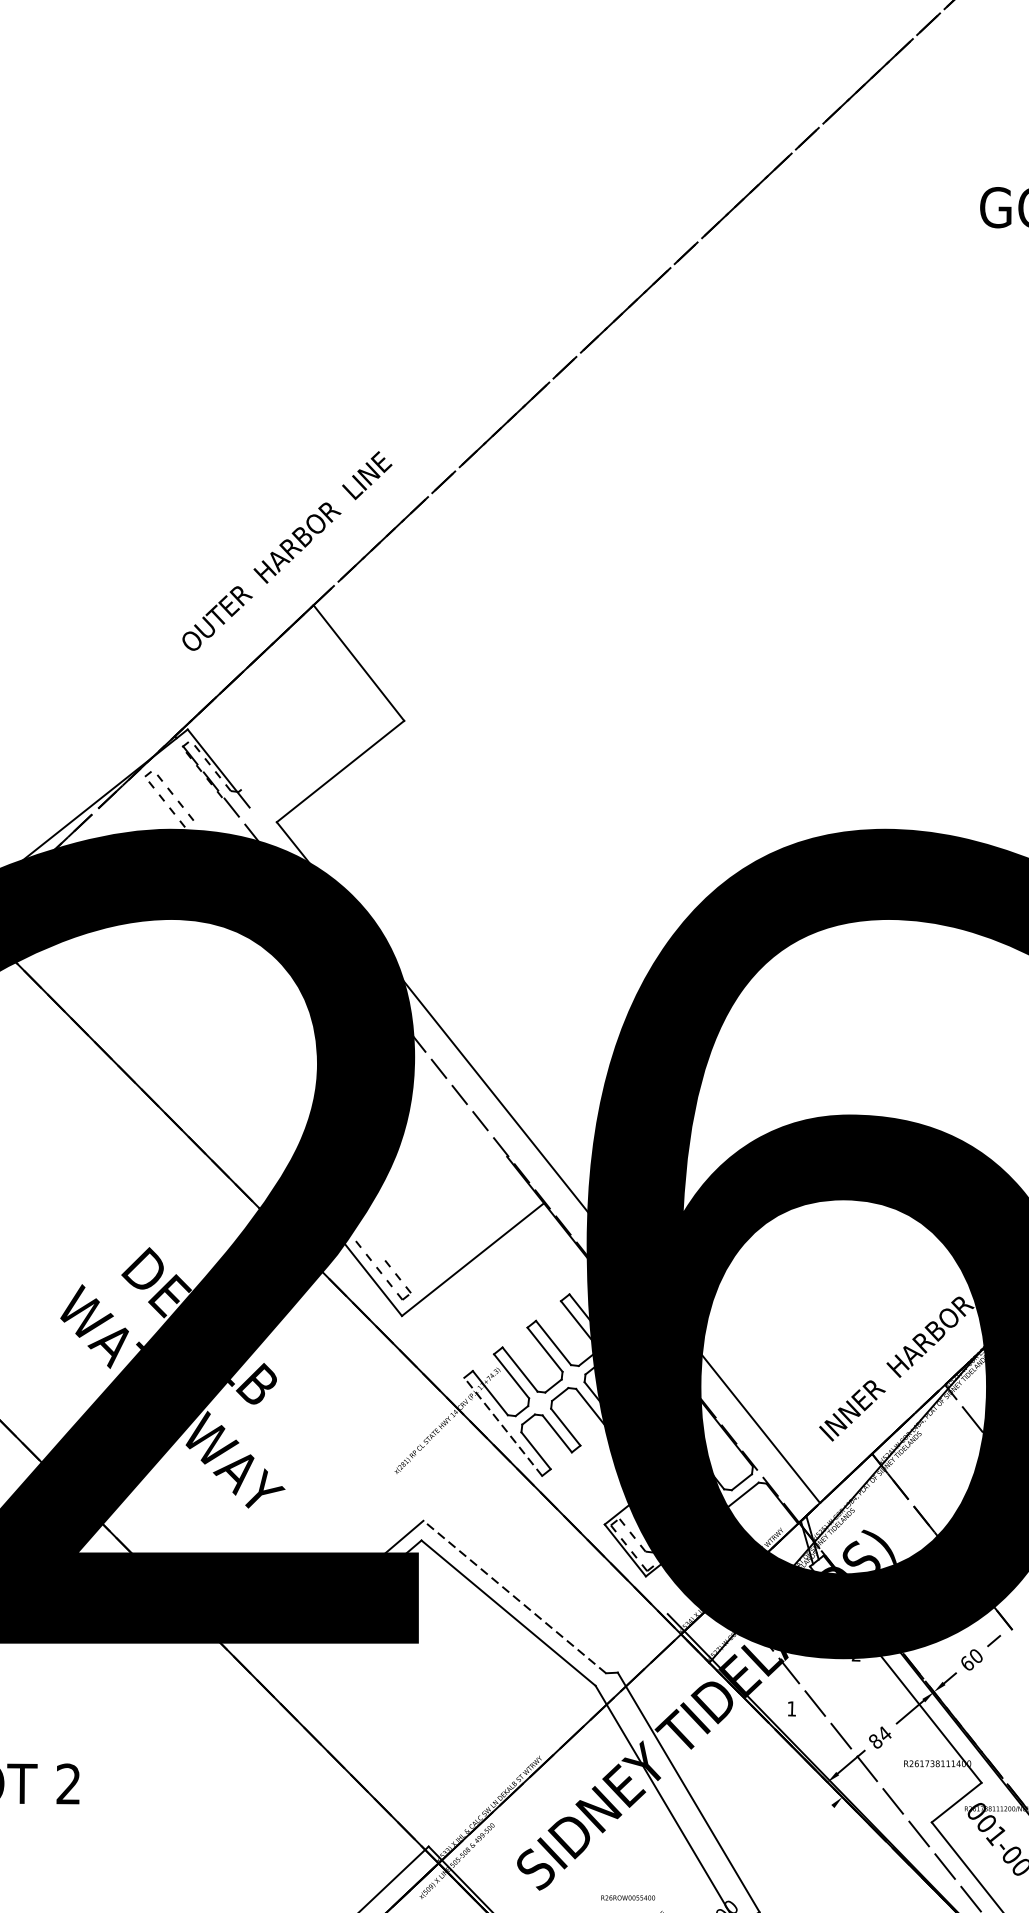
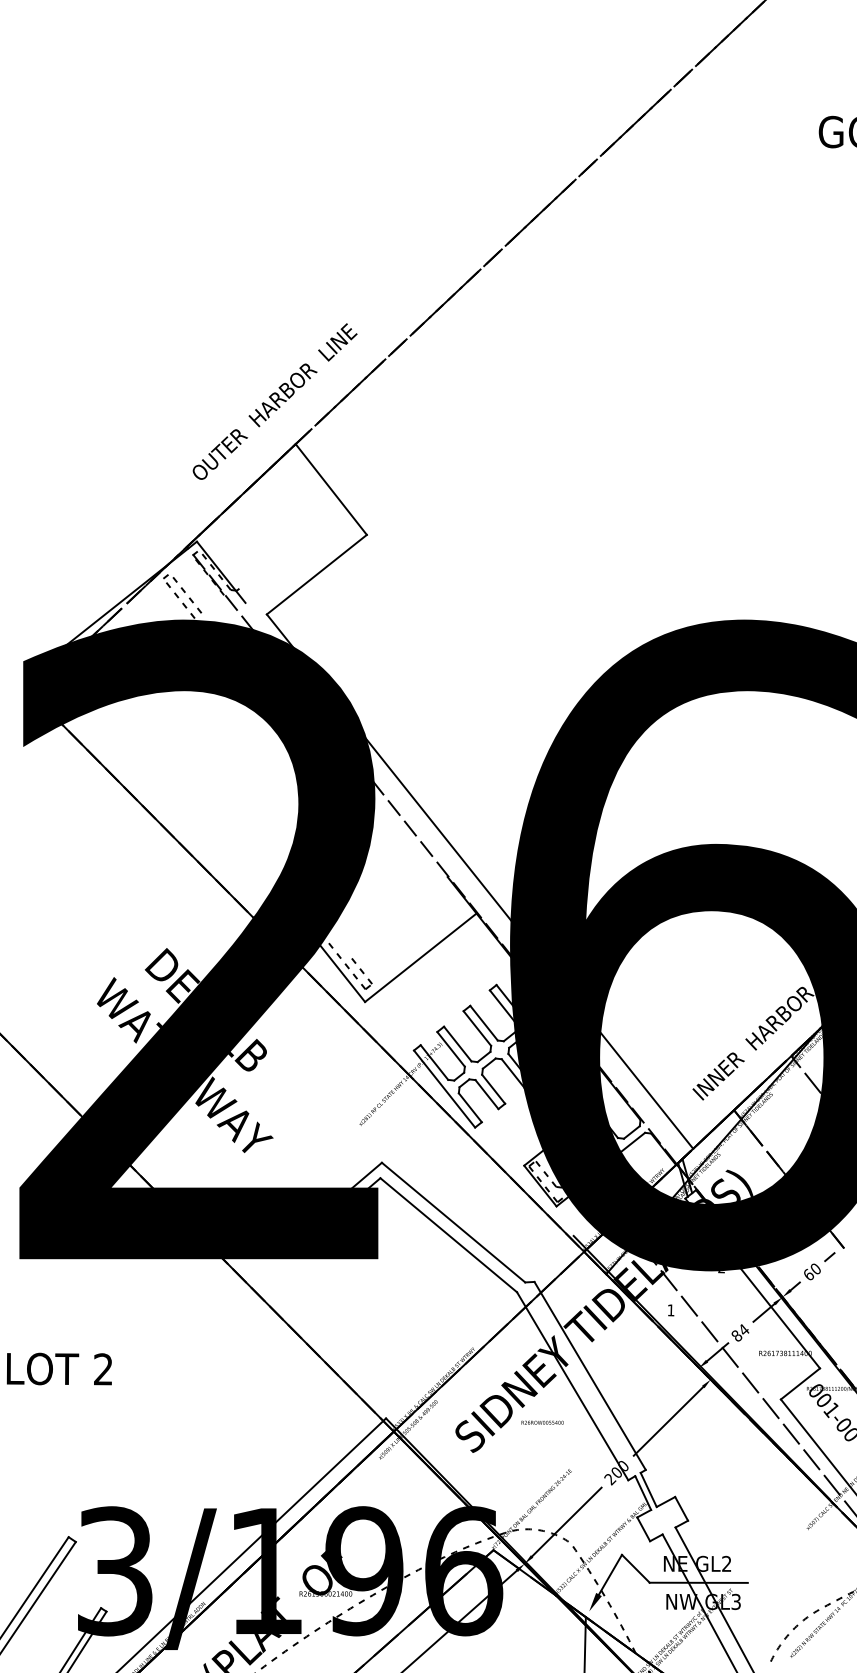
line: (503, 1426) -> (444, 1088), dashed -> solid
line: (514, 1596) -> (453, 1222), dashed -> solid
line: (788, 1850) -> (668, 1421), added
text: (628, 1897) -> (542, 1422), moved

